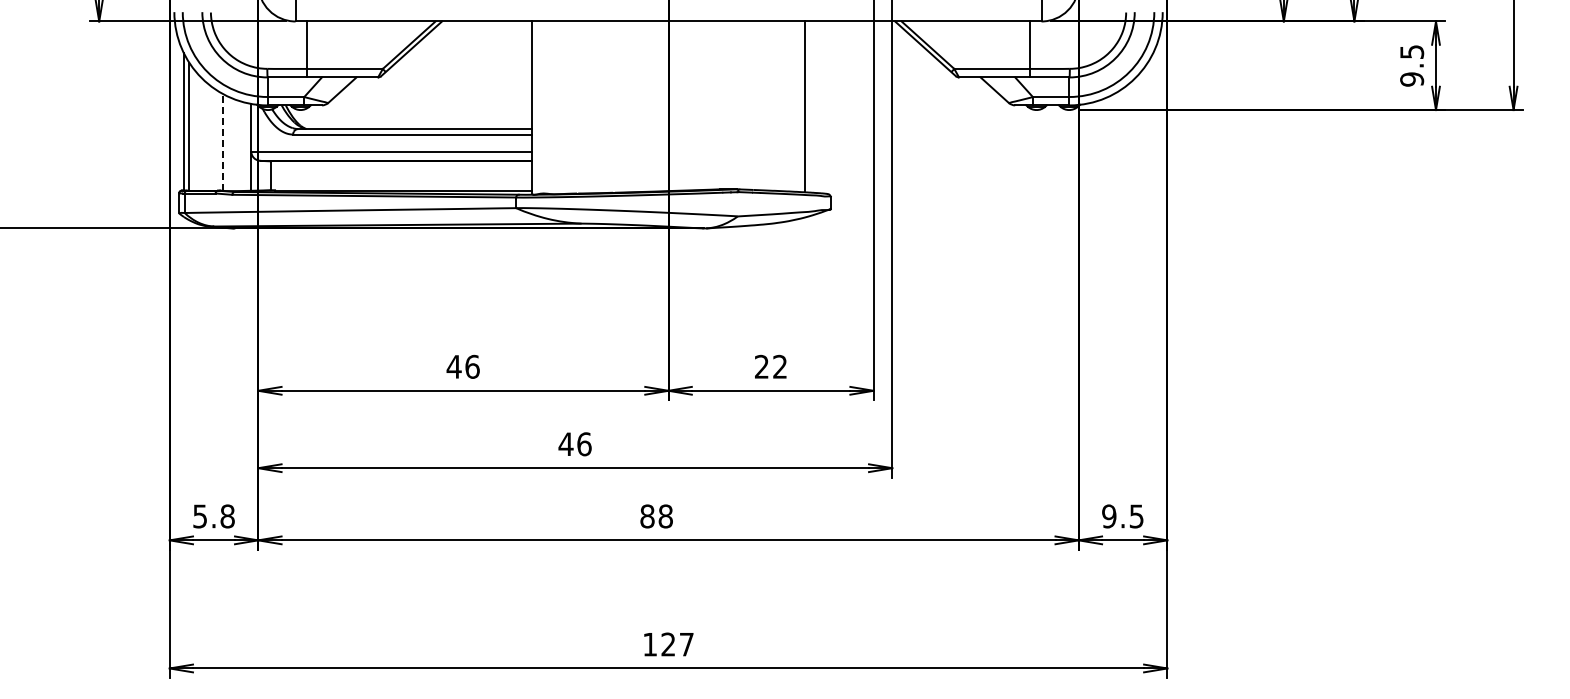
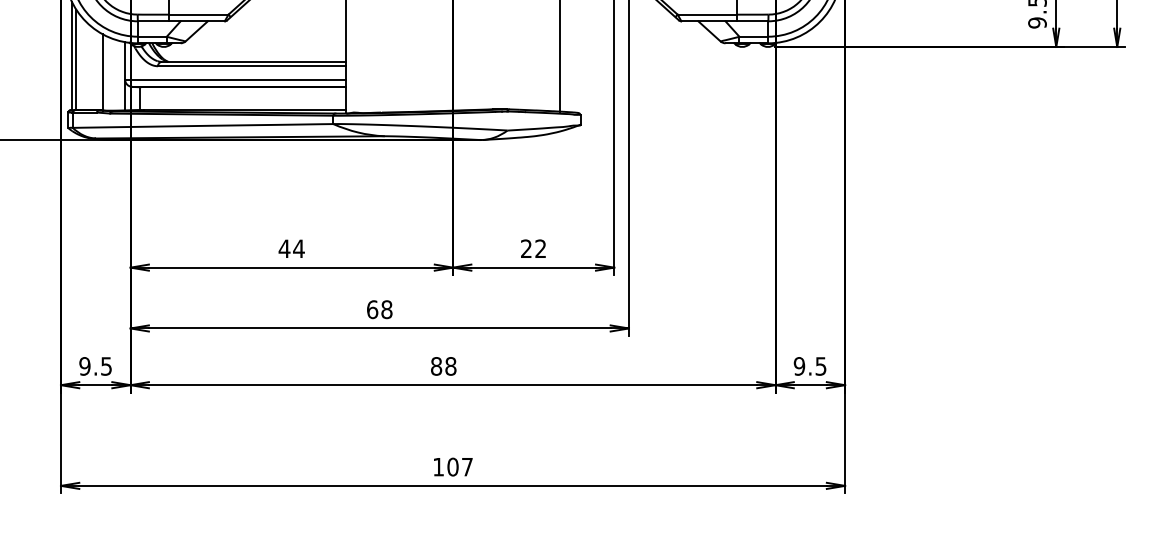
line: (223, 142) -> (103, 72), dashed -> solid
text: (472, 366) -> (298, 248), 46 -> 44
text: (574, 444) -> (379, 309), 46 -> 68
text: (213, 516) -> (95, 366), 5.8 -> 9.5
text: (668, 644) -> (453, 467), 127 -> 107

